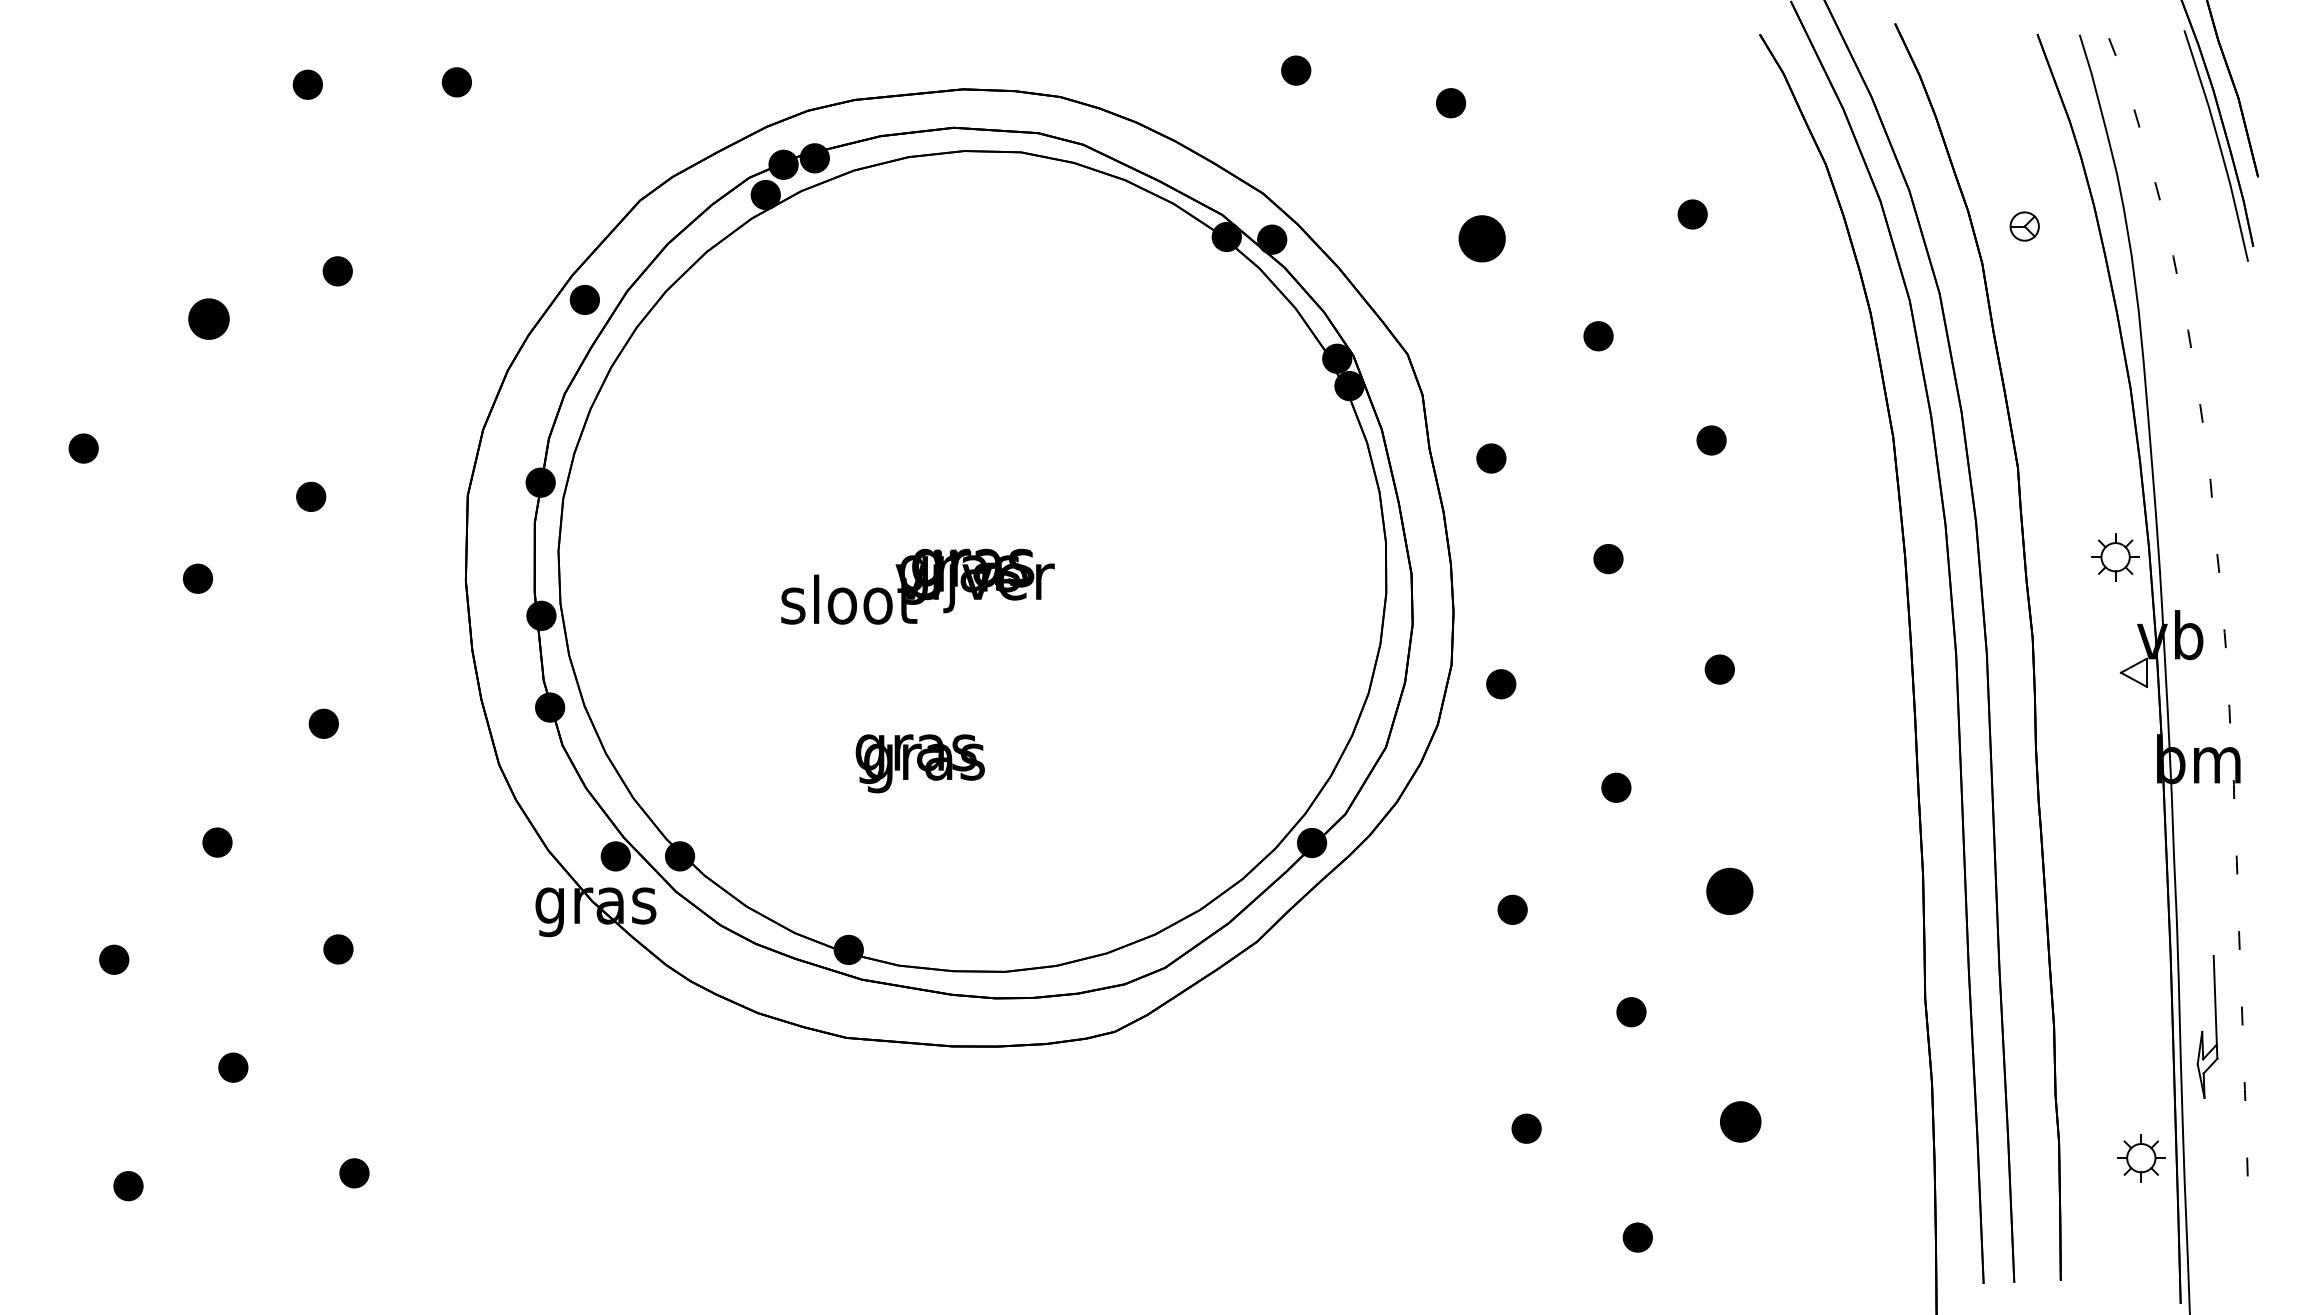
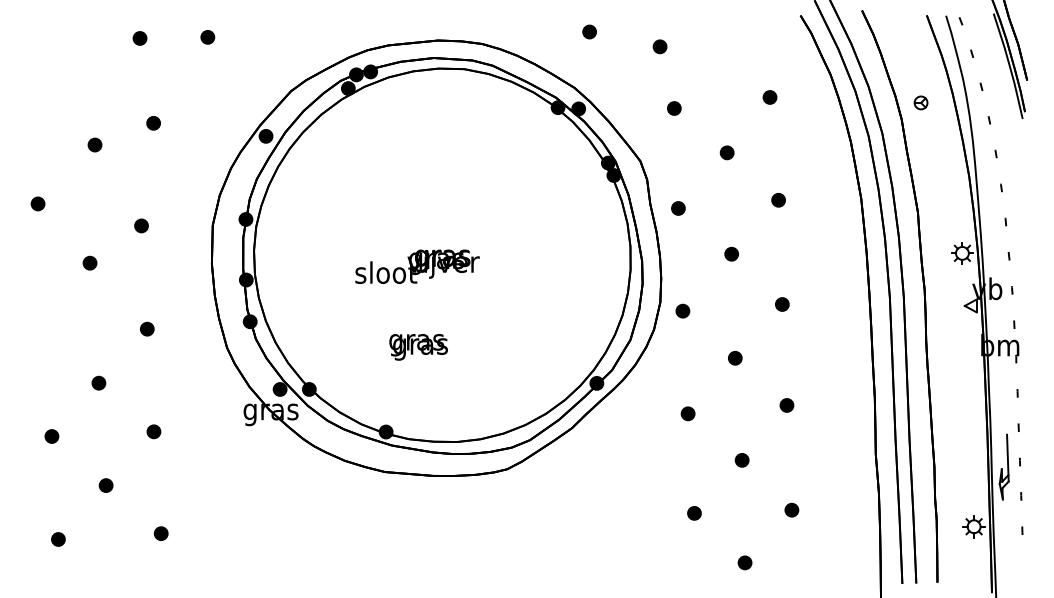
part: (1482, 238) -> (674, 108), size x0.62
part: (207, 317) -> (94, 144), size x0.71
part: (1728, 891) -> (786, 405), size x0.62
part: (1739, 1120) -> (791, 509), size x0.71

